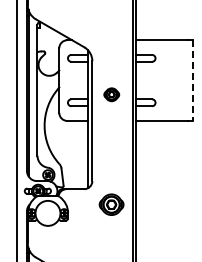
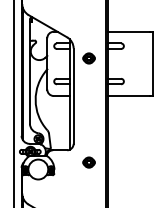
line: (192, 81) -> (153, 64), dashed -> solid
part: (111, 94) -> (88, 58), moved
part: (111, 204) -> (88, 162), size x0.62

